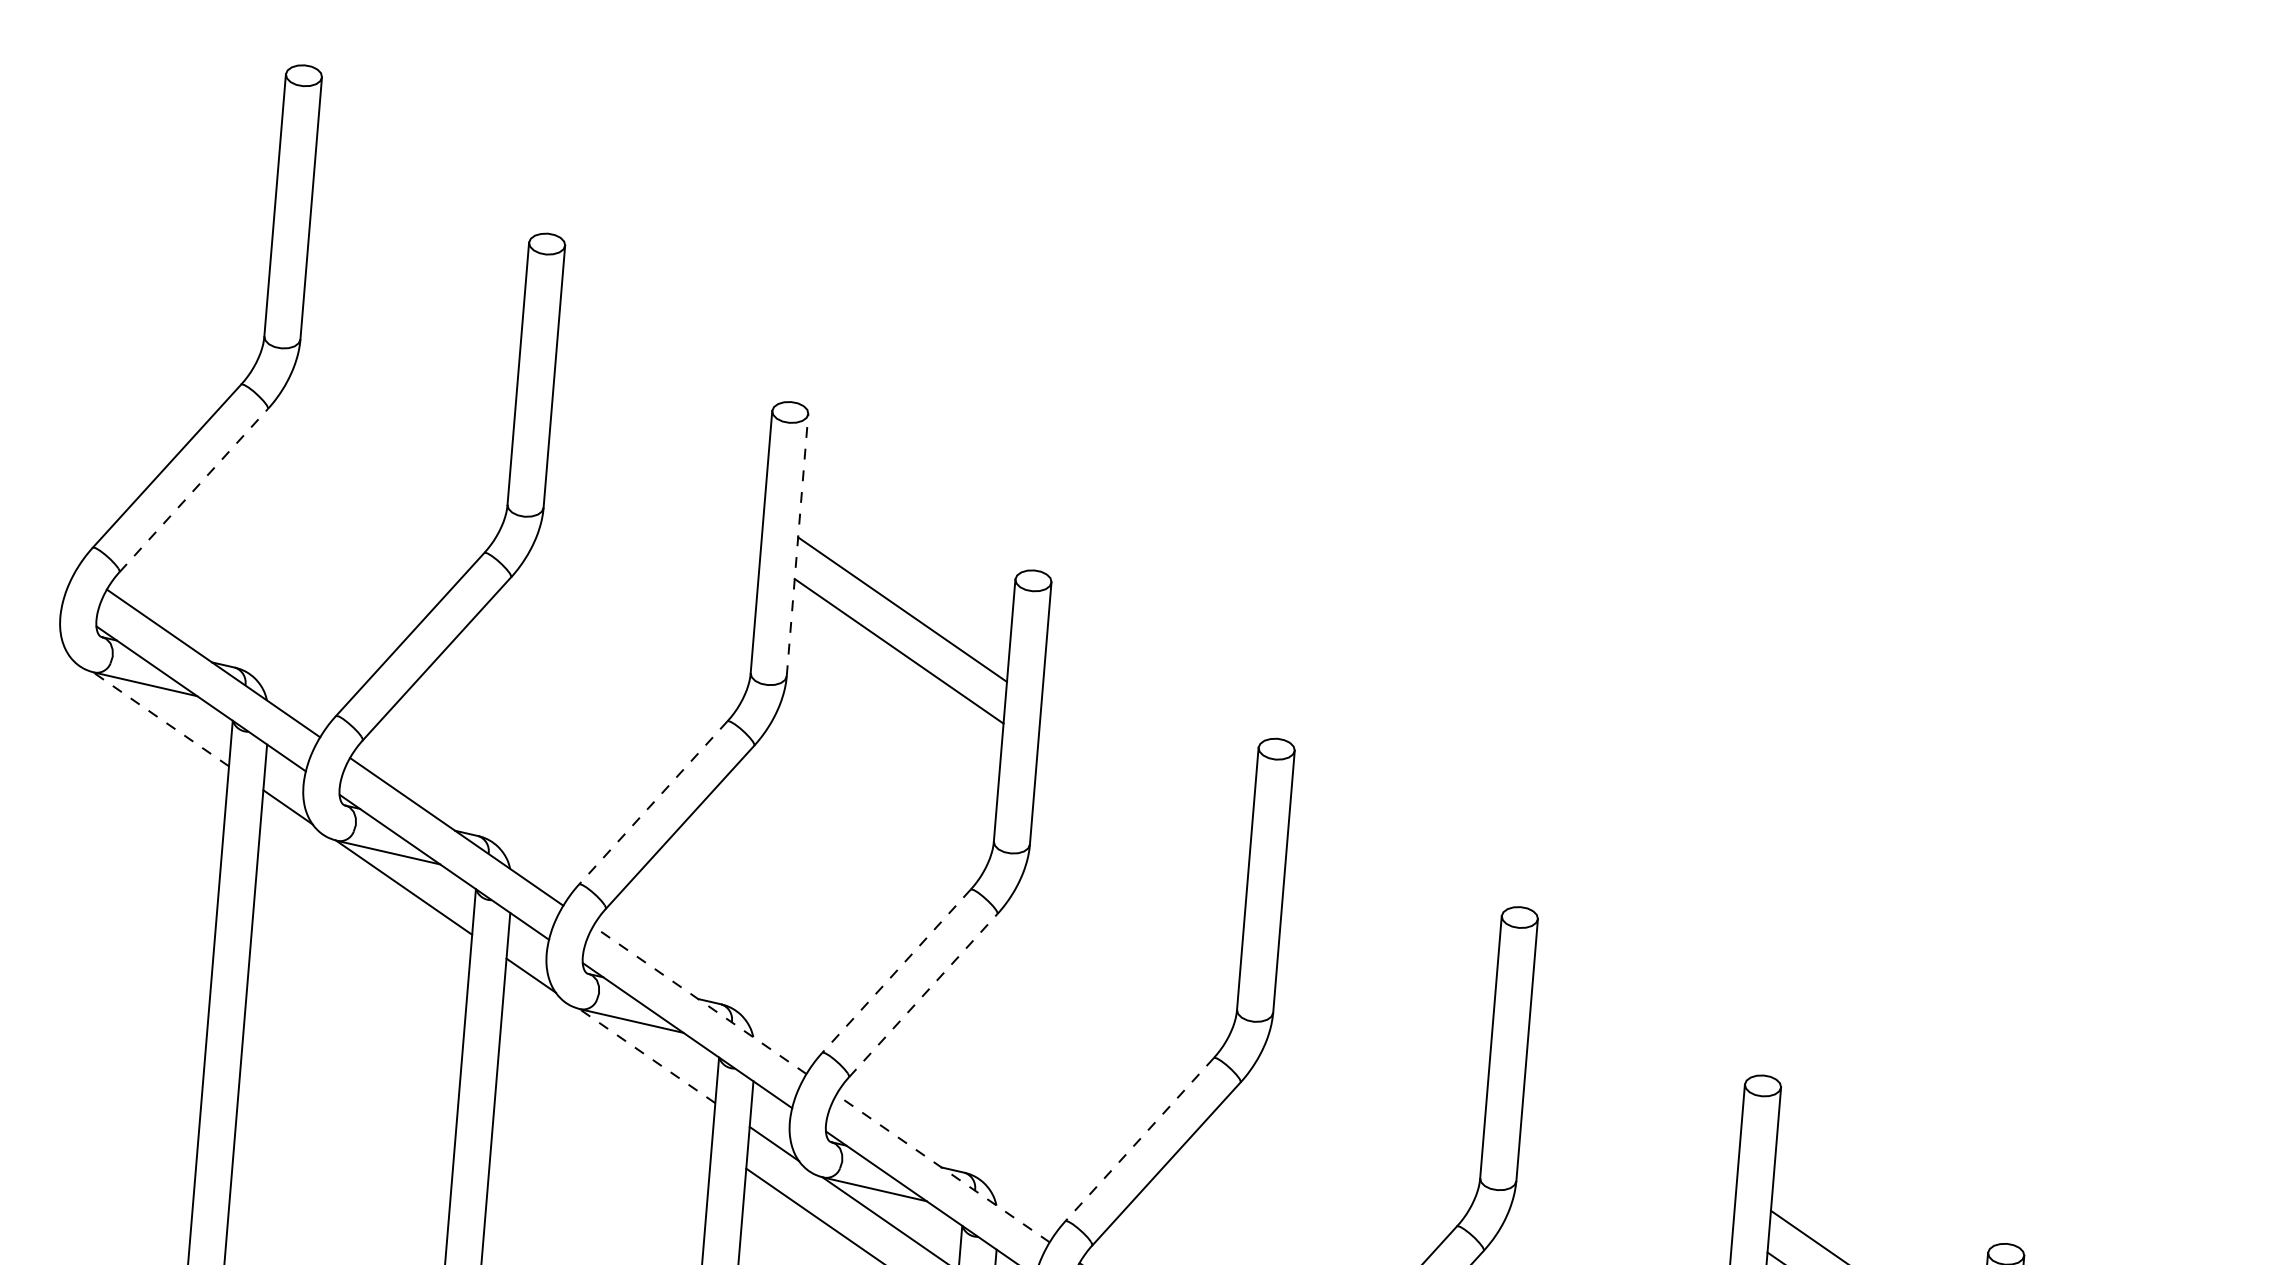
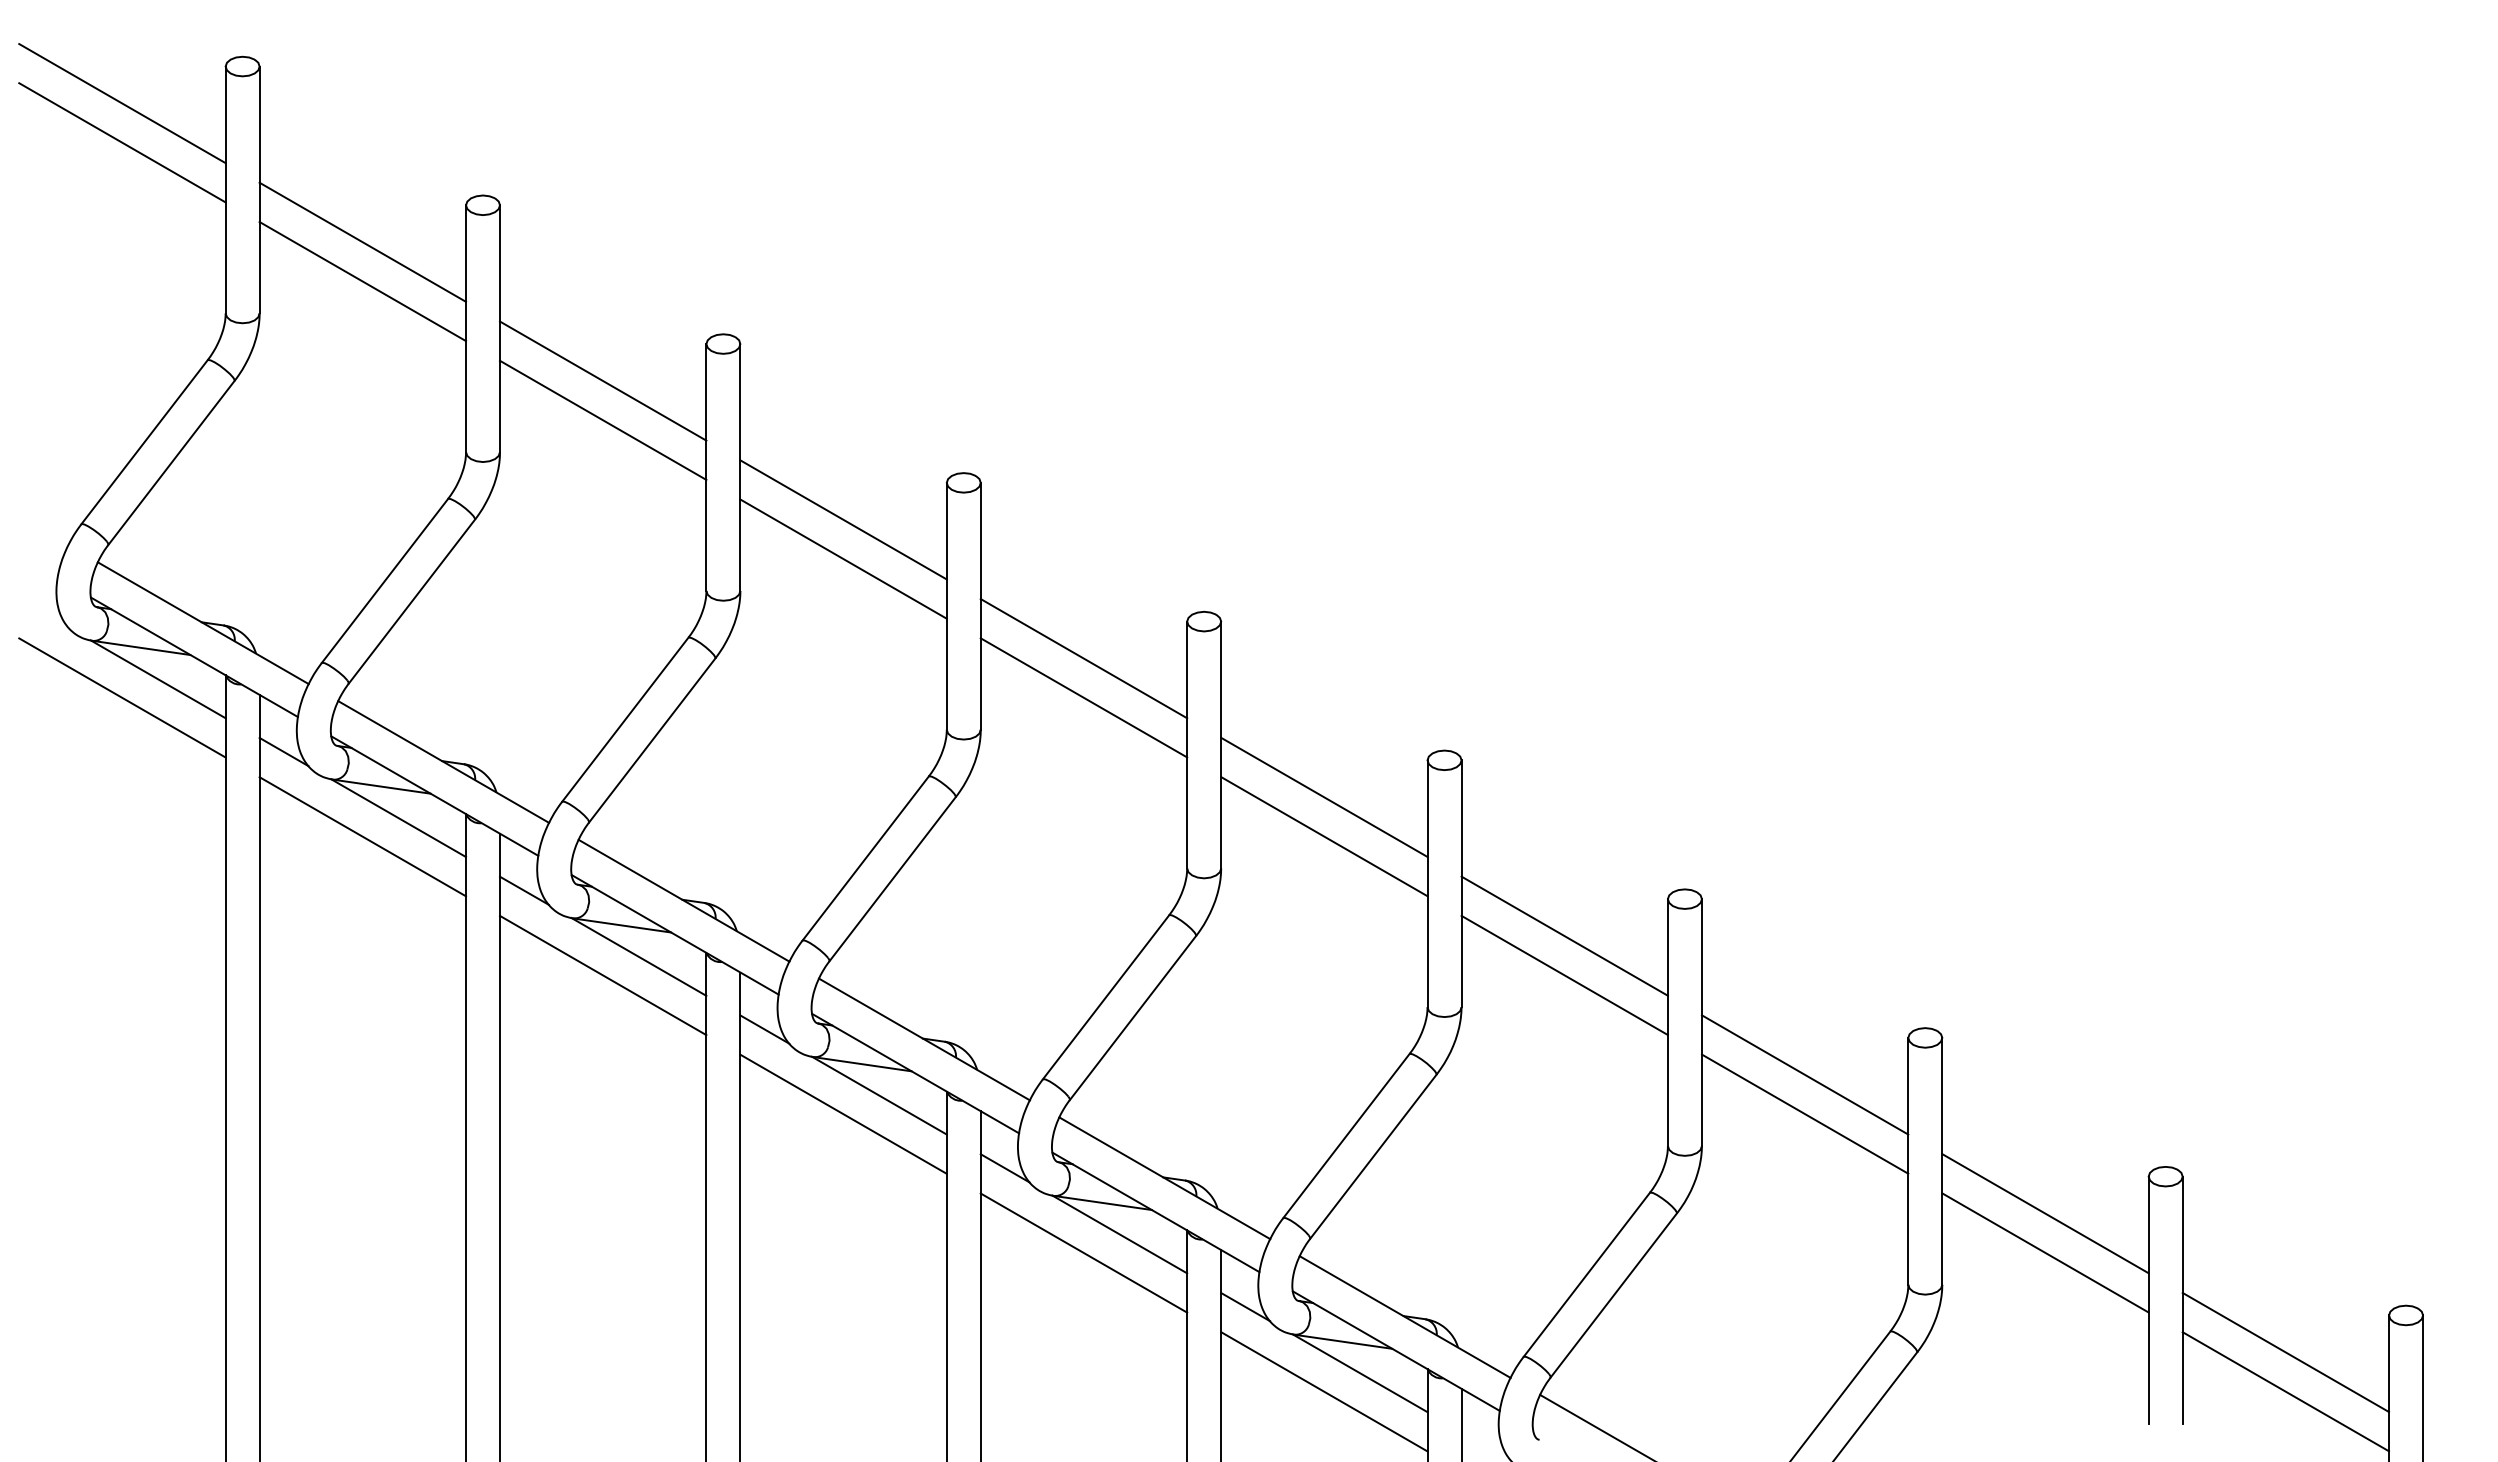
line: (173, 104) -> (122, 103), added
line: (169, 145) -> (122, 142), added
line: (415, 272) -> (362, 241), added
line: (412, 314) -> (362, 281), added
line: (658, 440) -> (602, 380), added
line: (655, 482) -> (602, 419), added
line: (193, 490) -> (171, 462), dashed -> solid
line: (797, 545) -> (740, 467), dashed -> solid
line: (161, 719) -> (158, 679), dashed -> solid
line: (121, 735) -> (122, 697), added
line: (1145, 777) -> (1083, 658), added
line: (653, 802) -> (625, 719), dashed -> solid
line: (1141, 819) -> (1083, 697), added
line: (364, 903) -> (362, 836), added
line: (1389, 945) -> (1324, 796), added
line: (896, 971) -> (865, 858), dashed -> solid
line: (1385, 987) -> (1324, 836), added
line: (923, 995) -> (892, 879), dashed -> solid
line: (700, 999) -> (684, 900), dashed -> solid
line: (646, 1055) -> (638, 956), dashed -> solid
line: (606, 1072) -> (602, 975), added
line: (1631, 1114) -> (1564, 935), added
line: (1139, 1139) -> (1105, 997), dashed -> solid
line: (1628, 1156) -> (1564, 975), added
line: (943, 1168) -> (924, 1039), dashed -> solid

